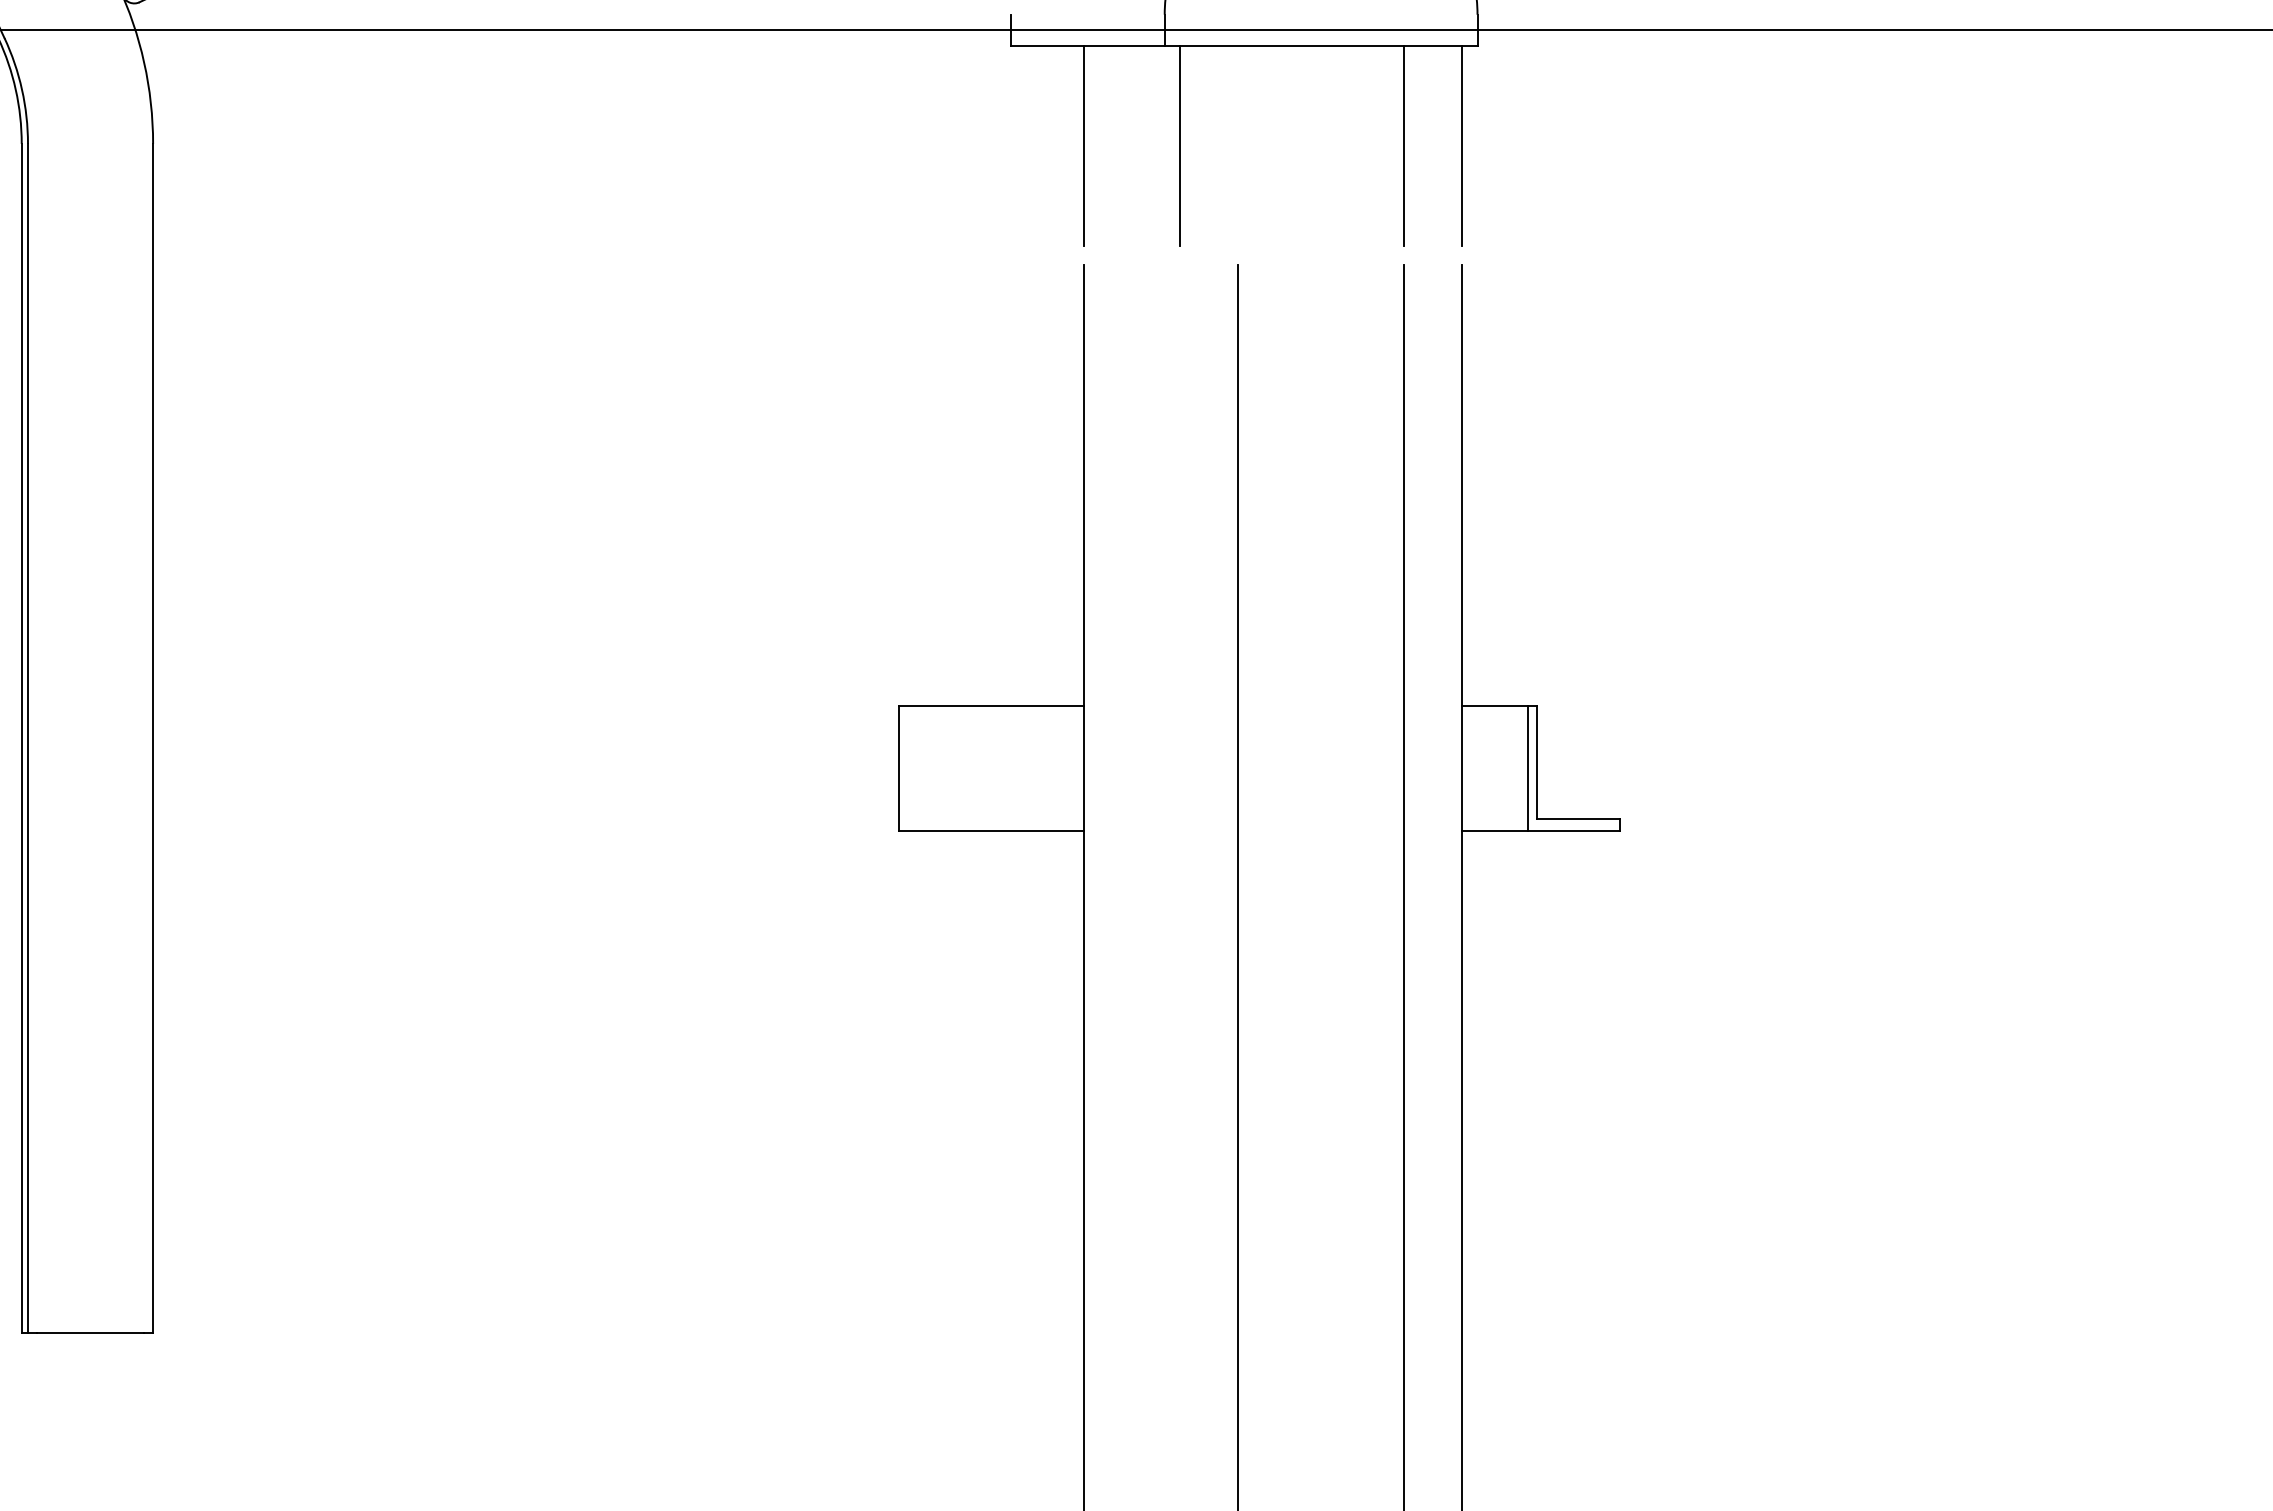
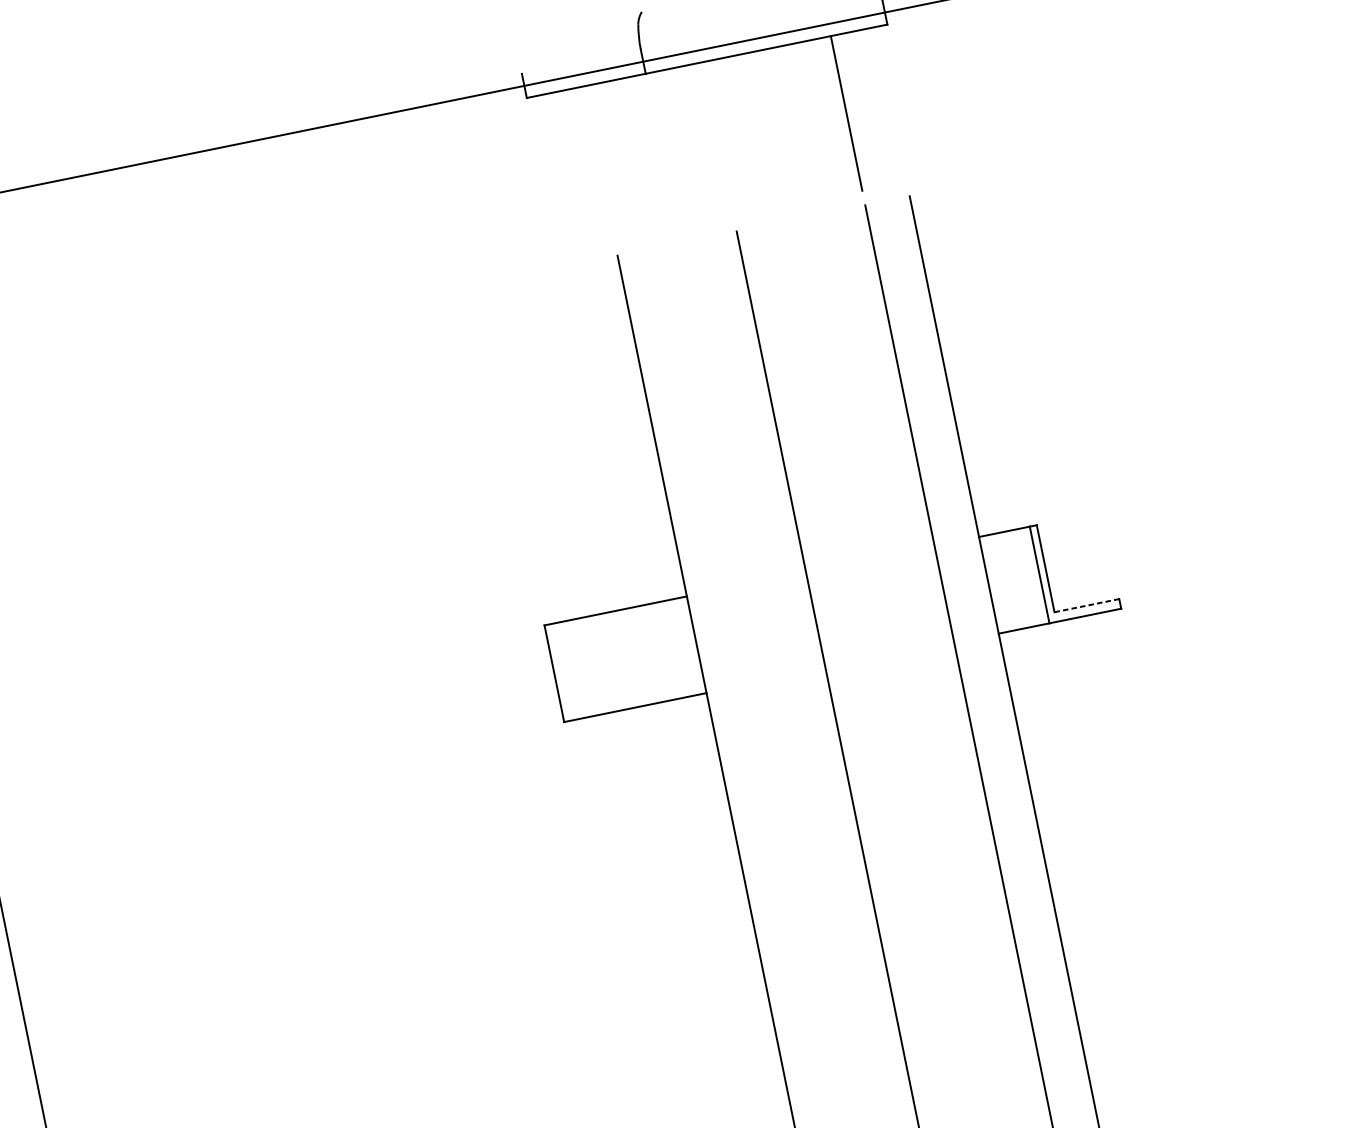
line: (1083, 146) -> (598, 164), removed
line: (1179, 146) -> (672, 149), removed
line: (1461, 146) -> (890, 104), removed
line: (1578, 818) -> (1086, 605), solid -> dashed

